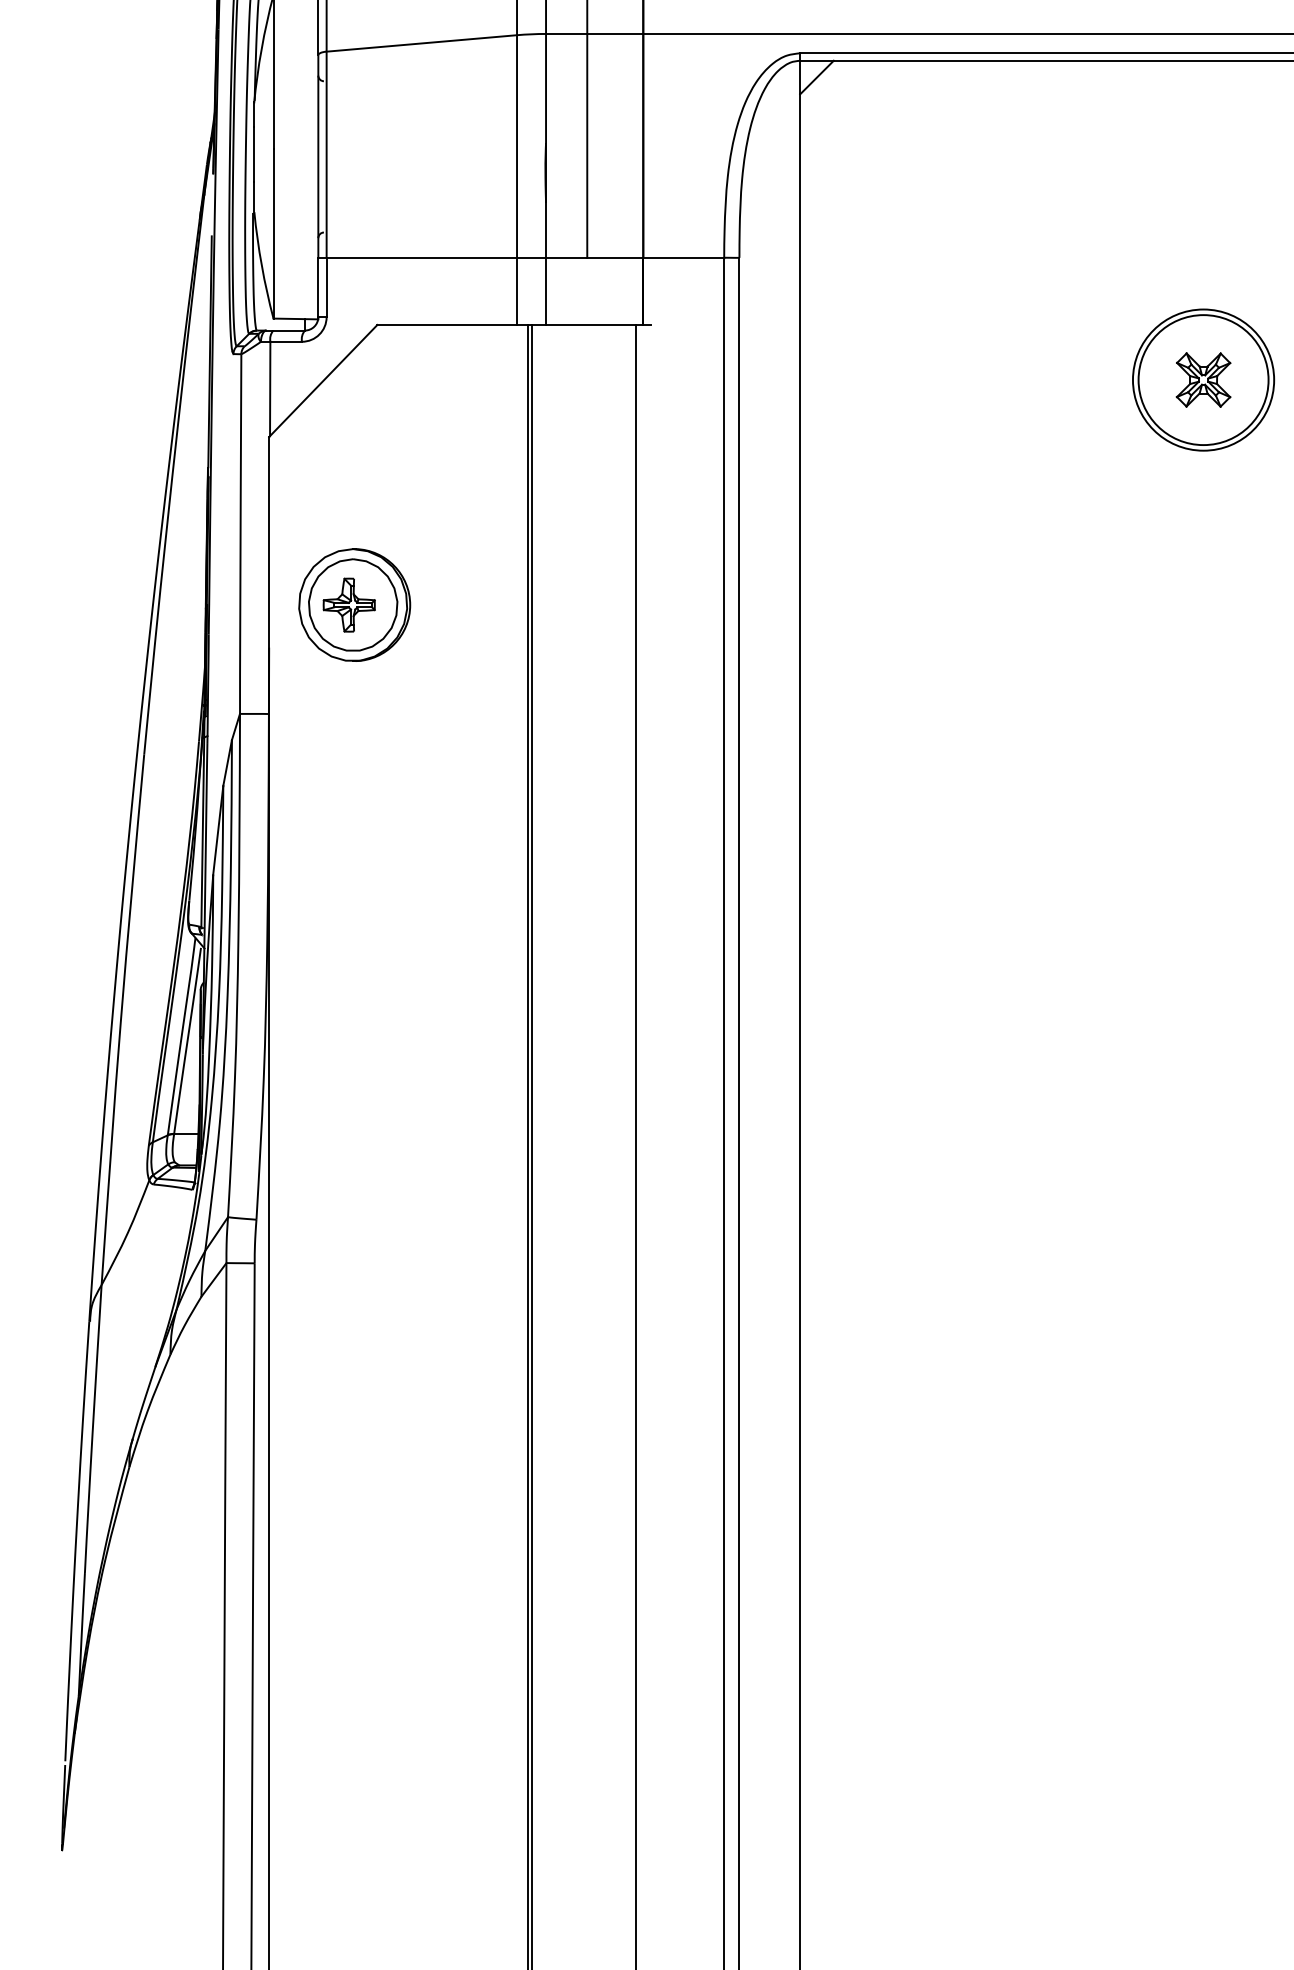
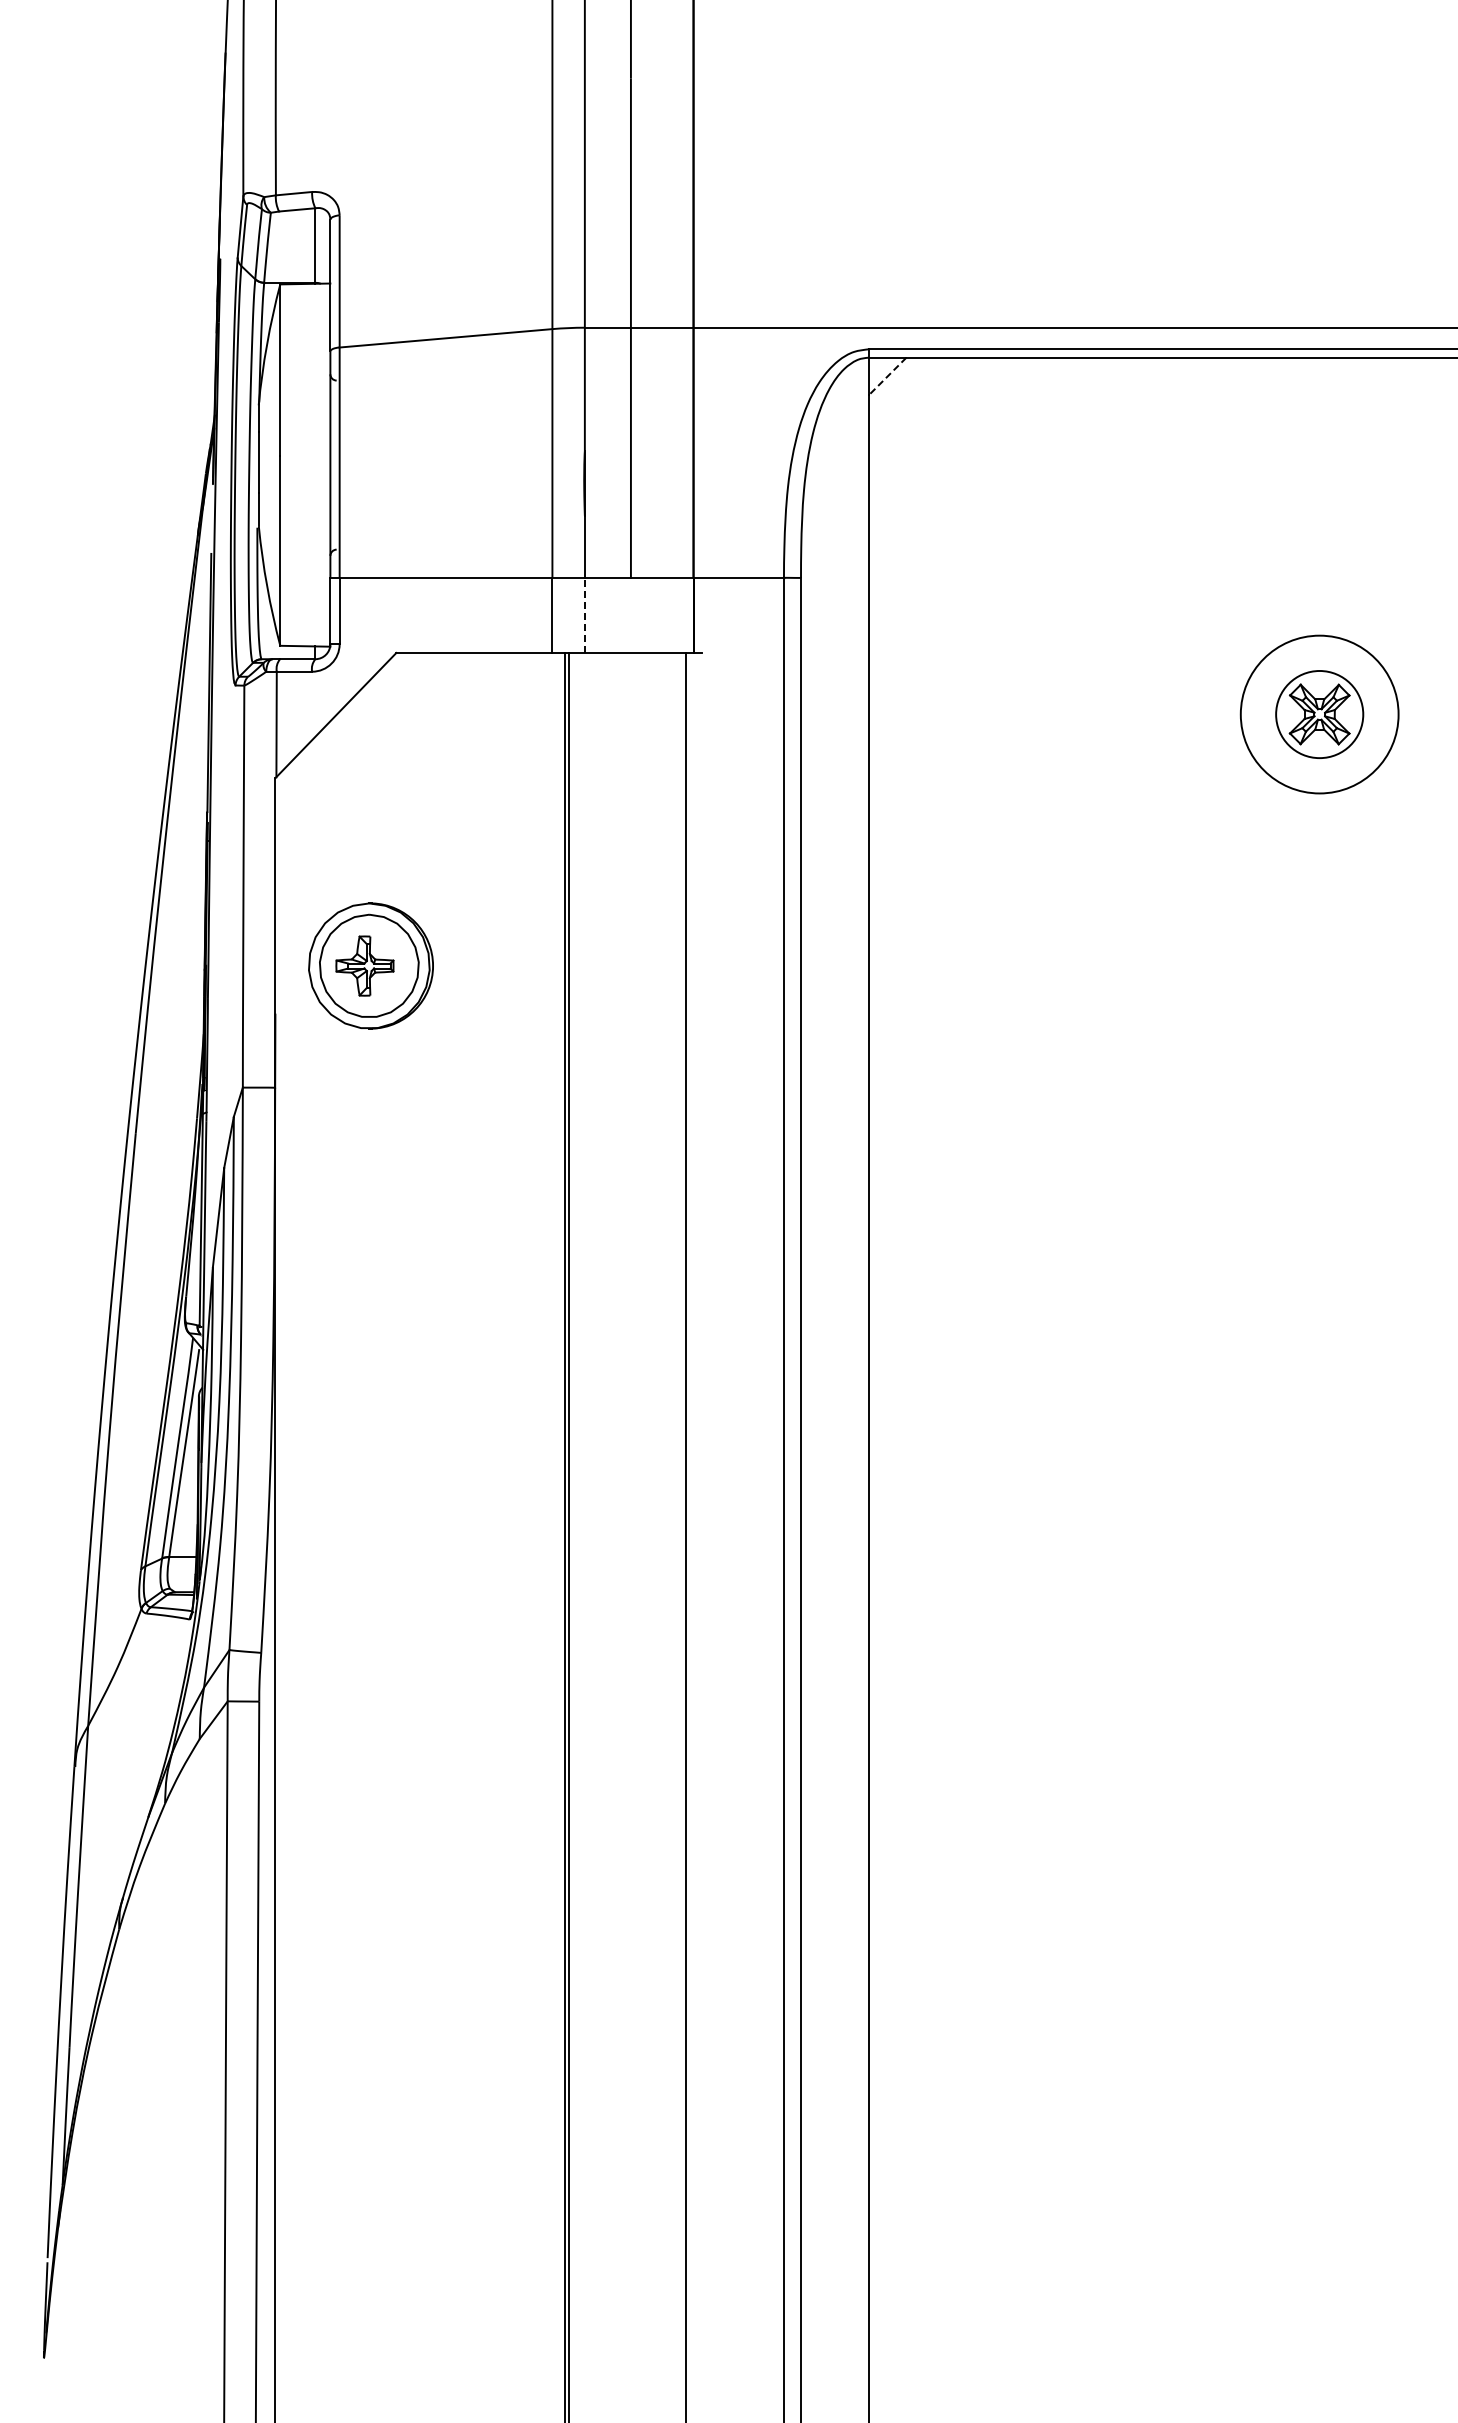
line: (816, 77) -> (887, 376), solid -> dashed
line: (545, 291) -> (584, 615), solid -> dashed
circle: (1203, 380) -> (1319, 714), size x0.6

